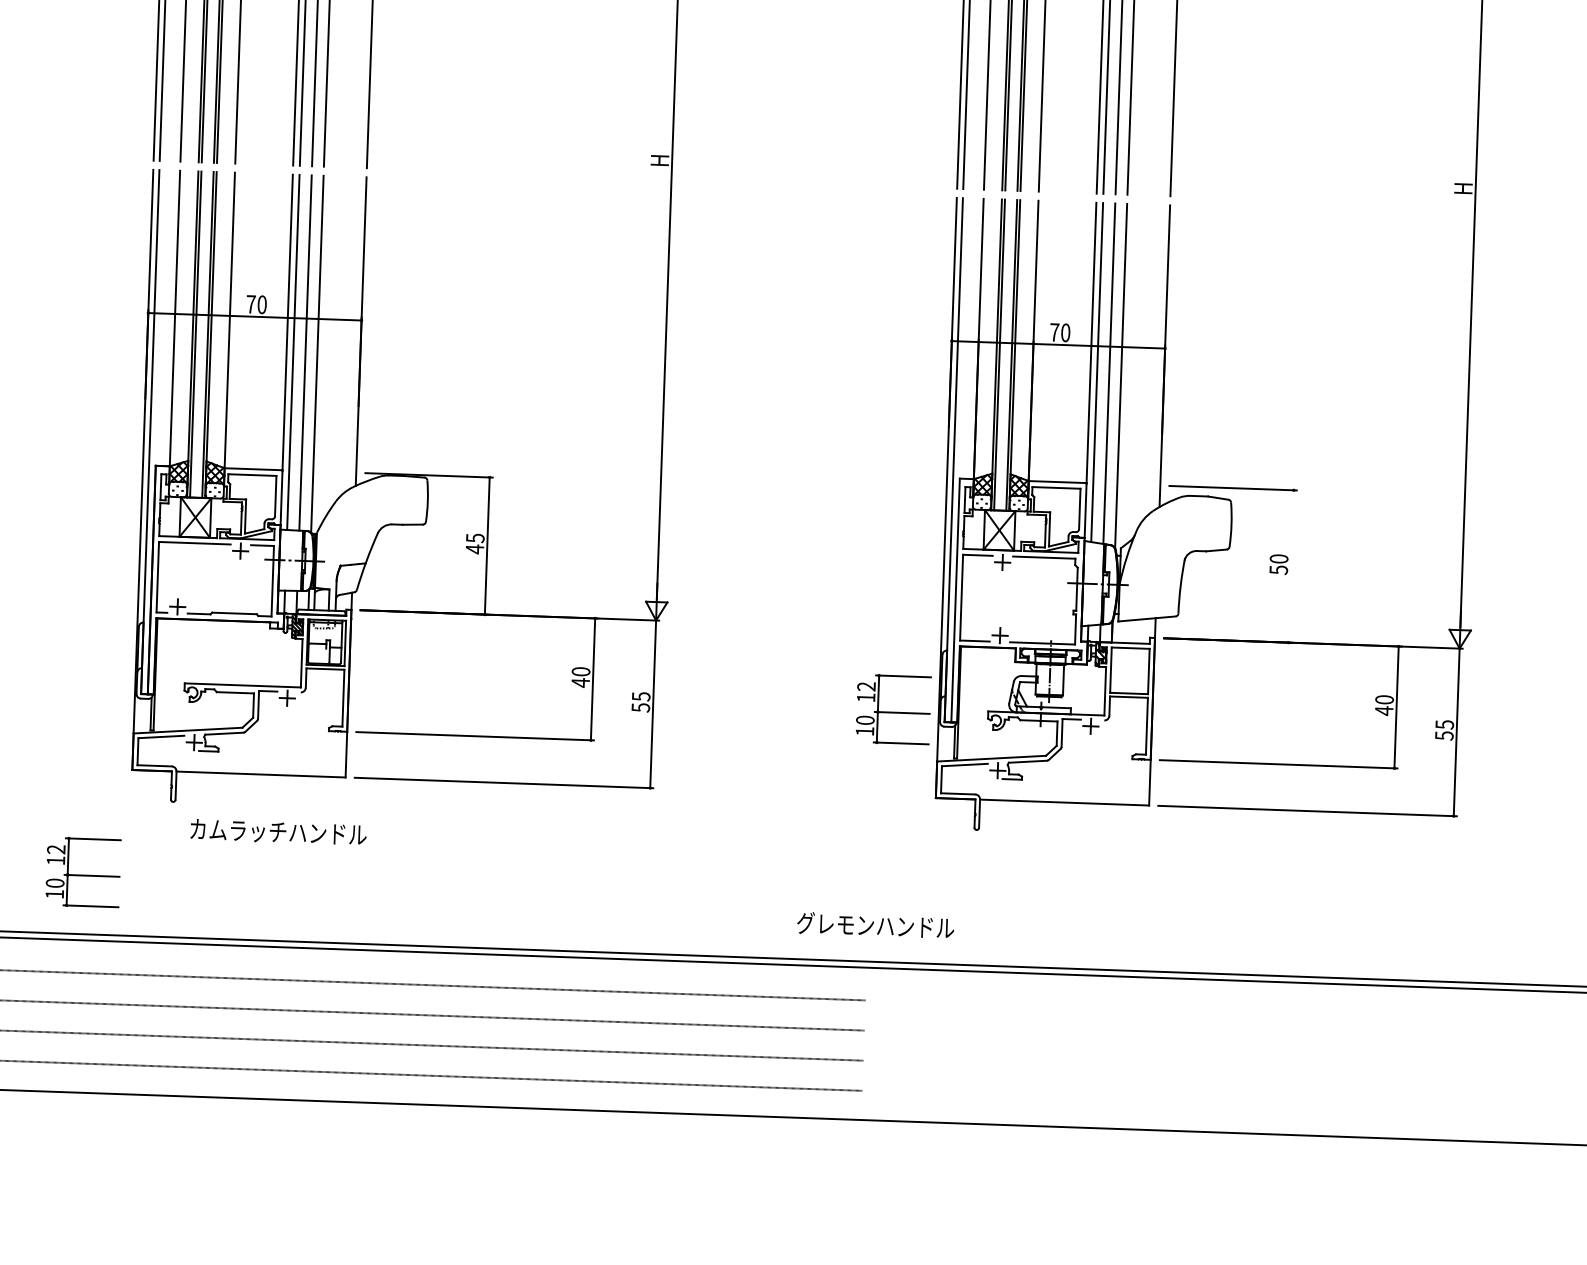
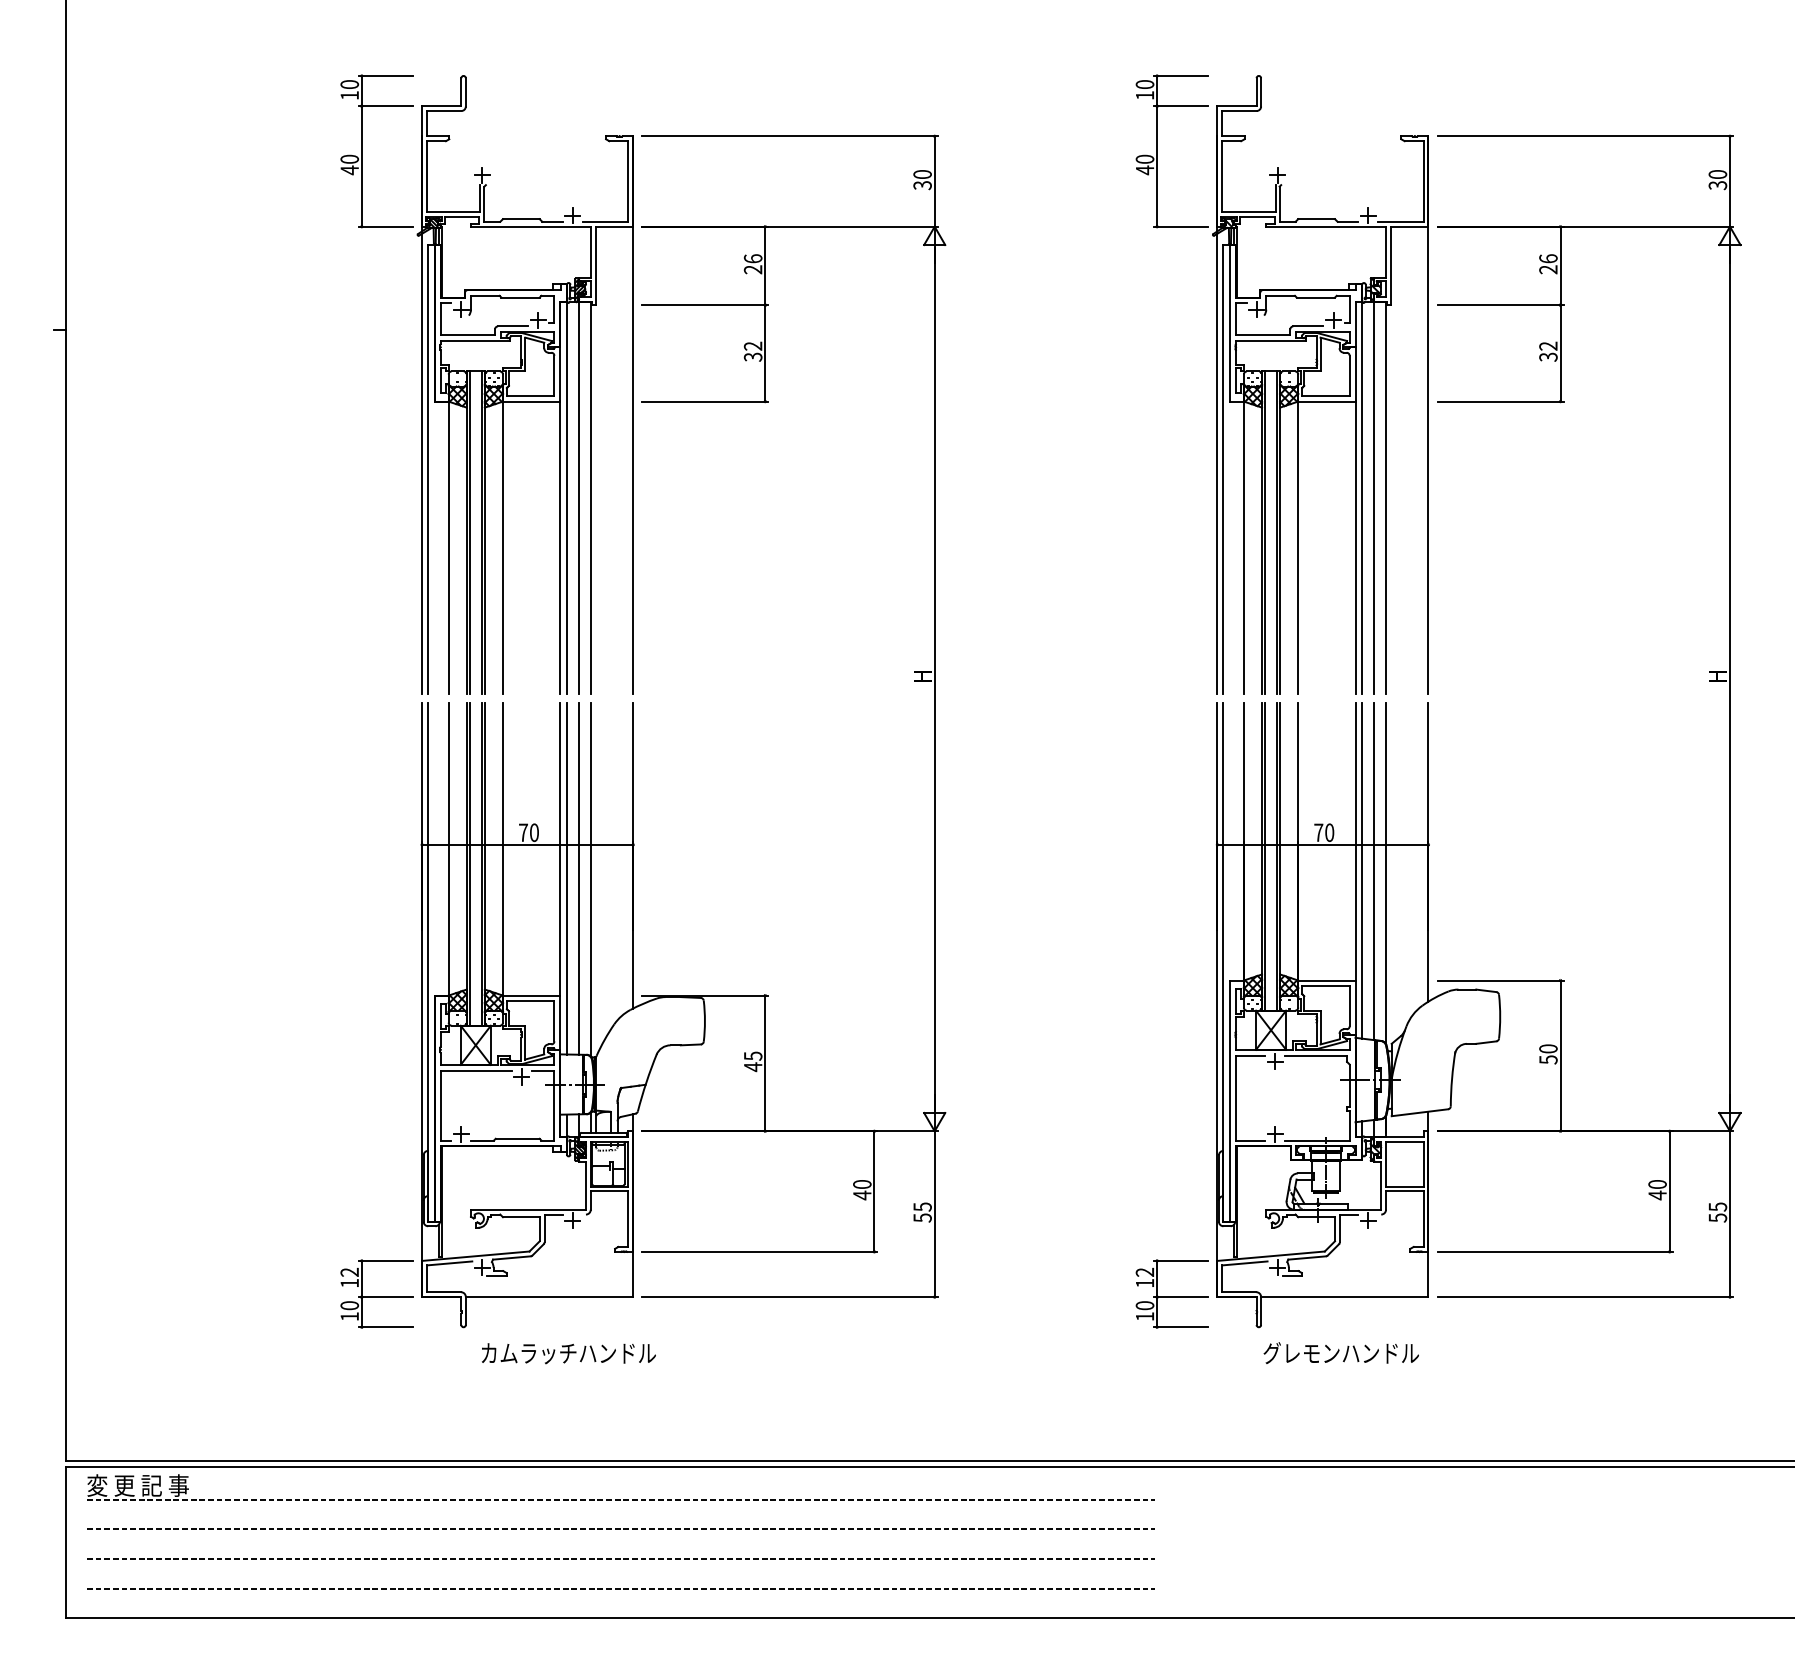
line: (1291, 566) -> (1560, 1055), added
part: (892, 708) -> (1171, 1293), moved
part: (82, 871) -> (376, 1293), moved
text: (874, 924) -> (1340, 1352), moved

